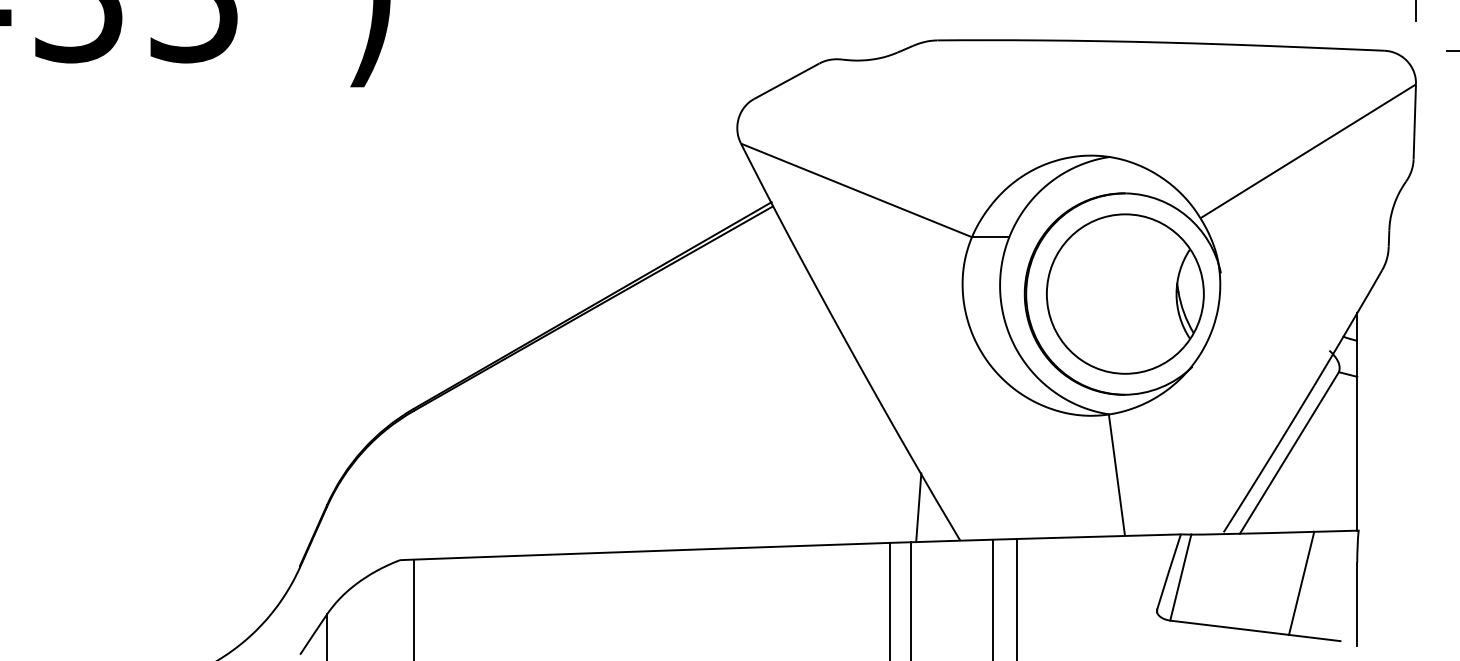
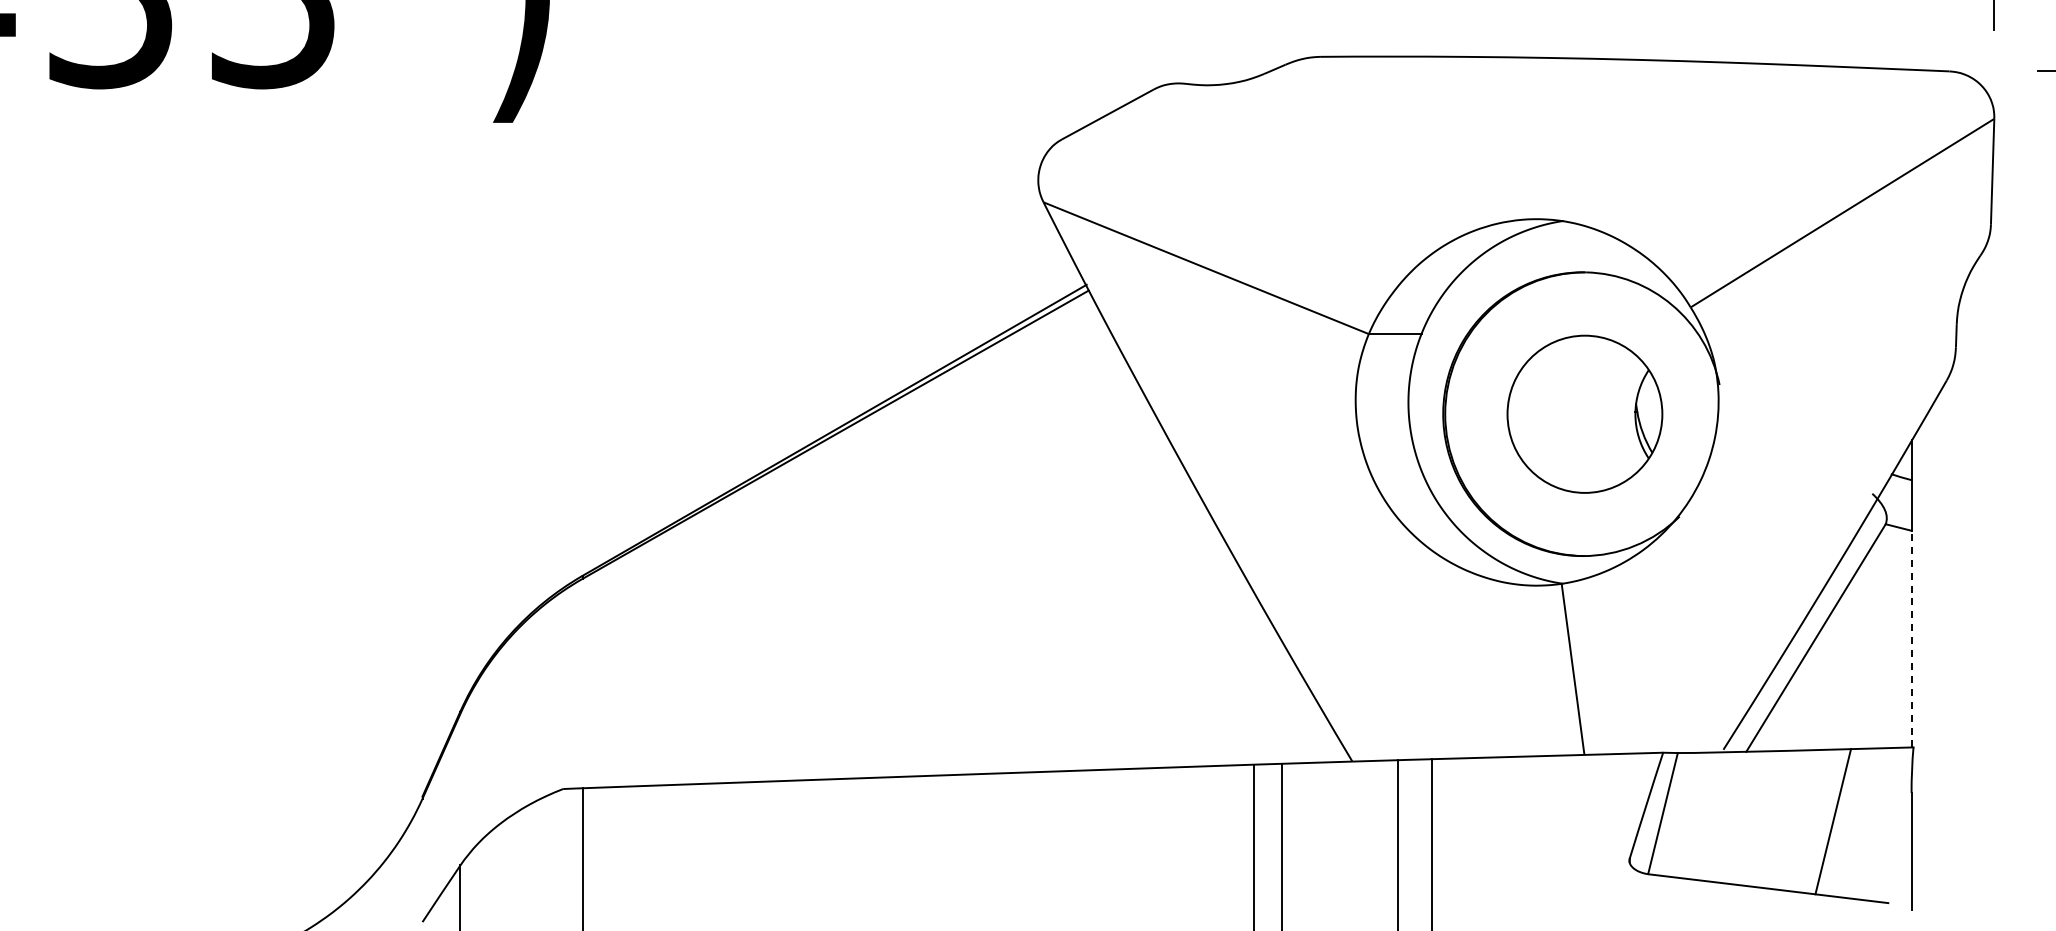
part: (1125, 294) -> (1584, 414), size x0.7
line: (1357, 453) -> (1911, 638), solid -> dashed
line: (918, 507) -> (1293, 714), removed

